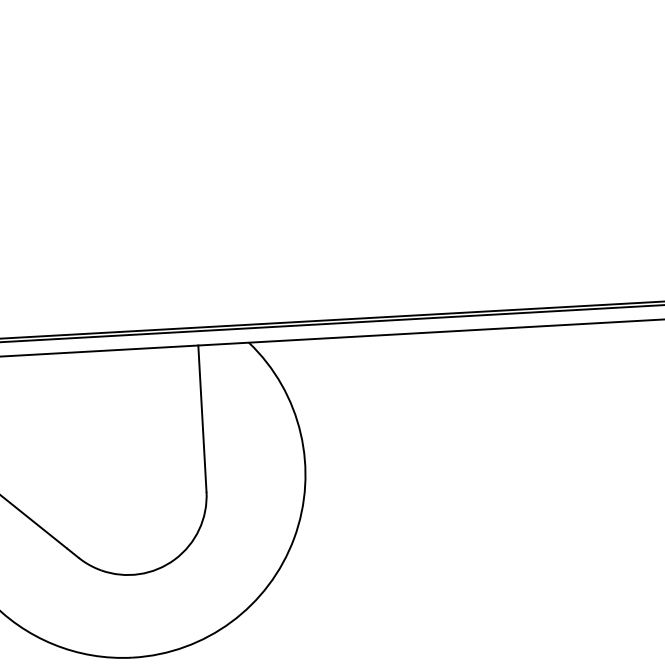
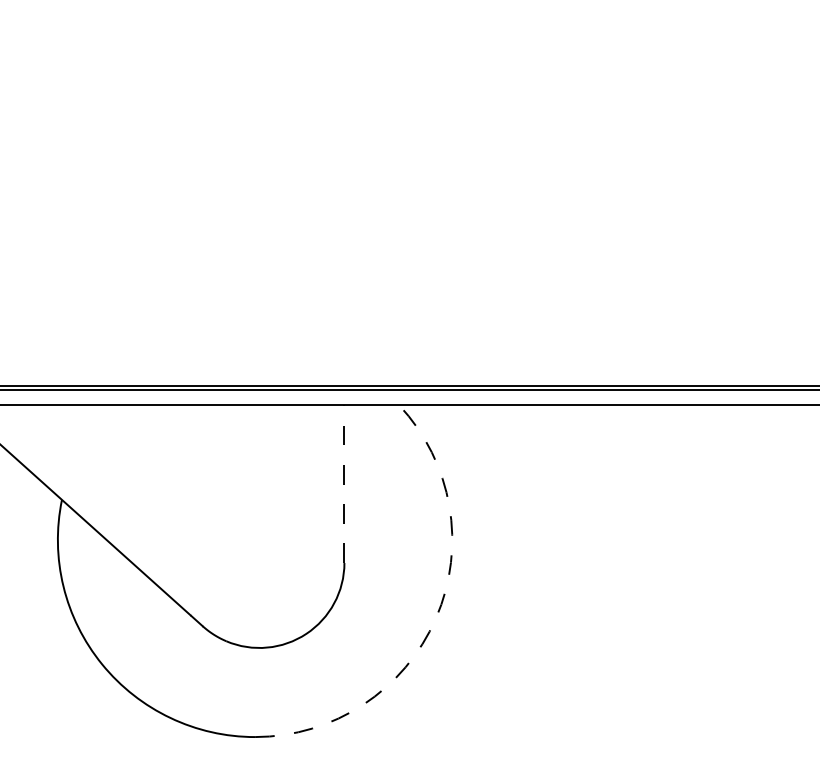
line: (202, 419) -> (344, 484), solid -> dashed
arc: (294, 538) -> (436, 618), solid -> dashed

